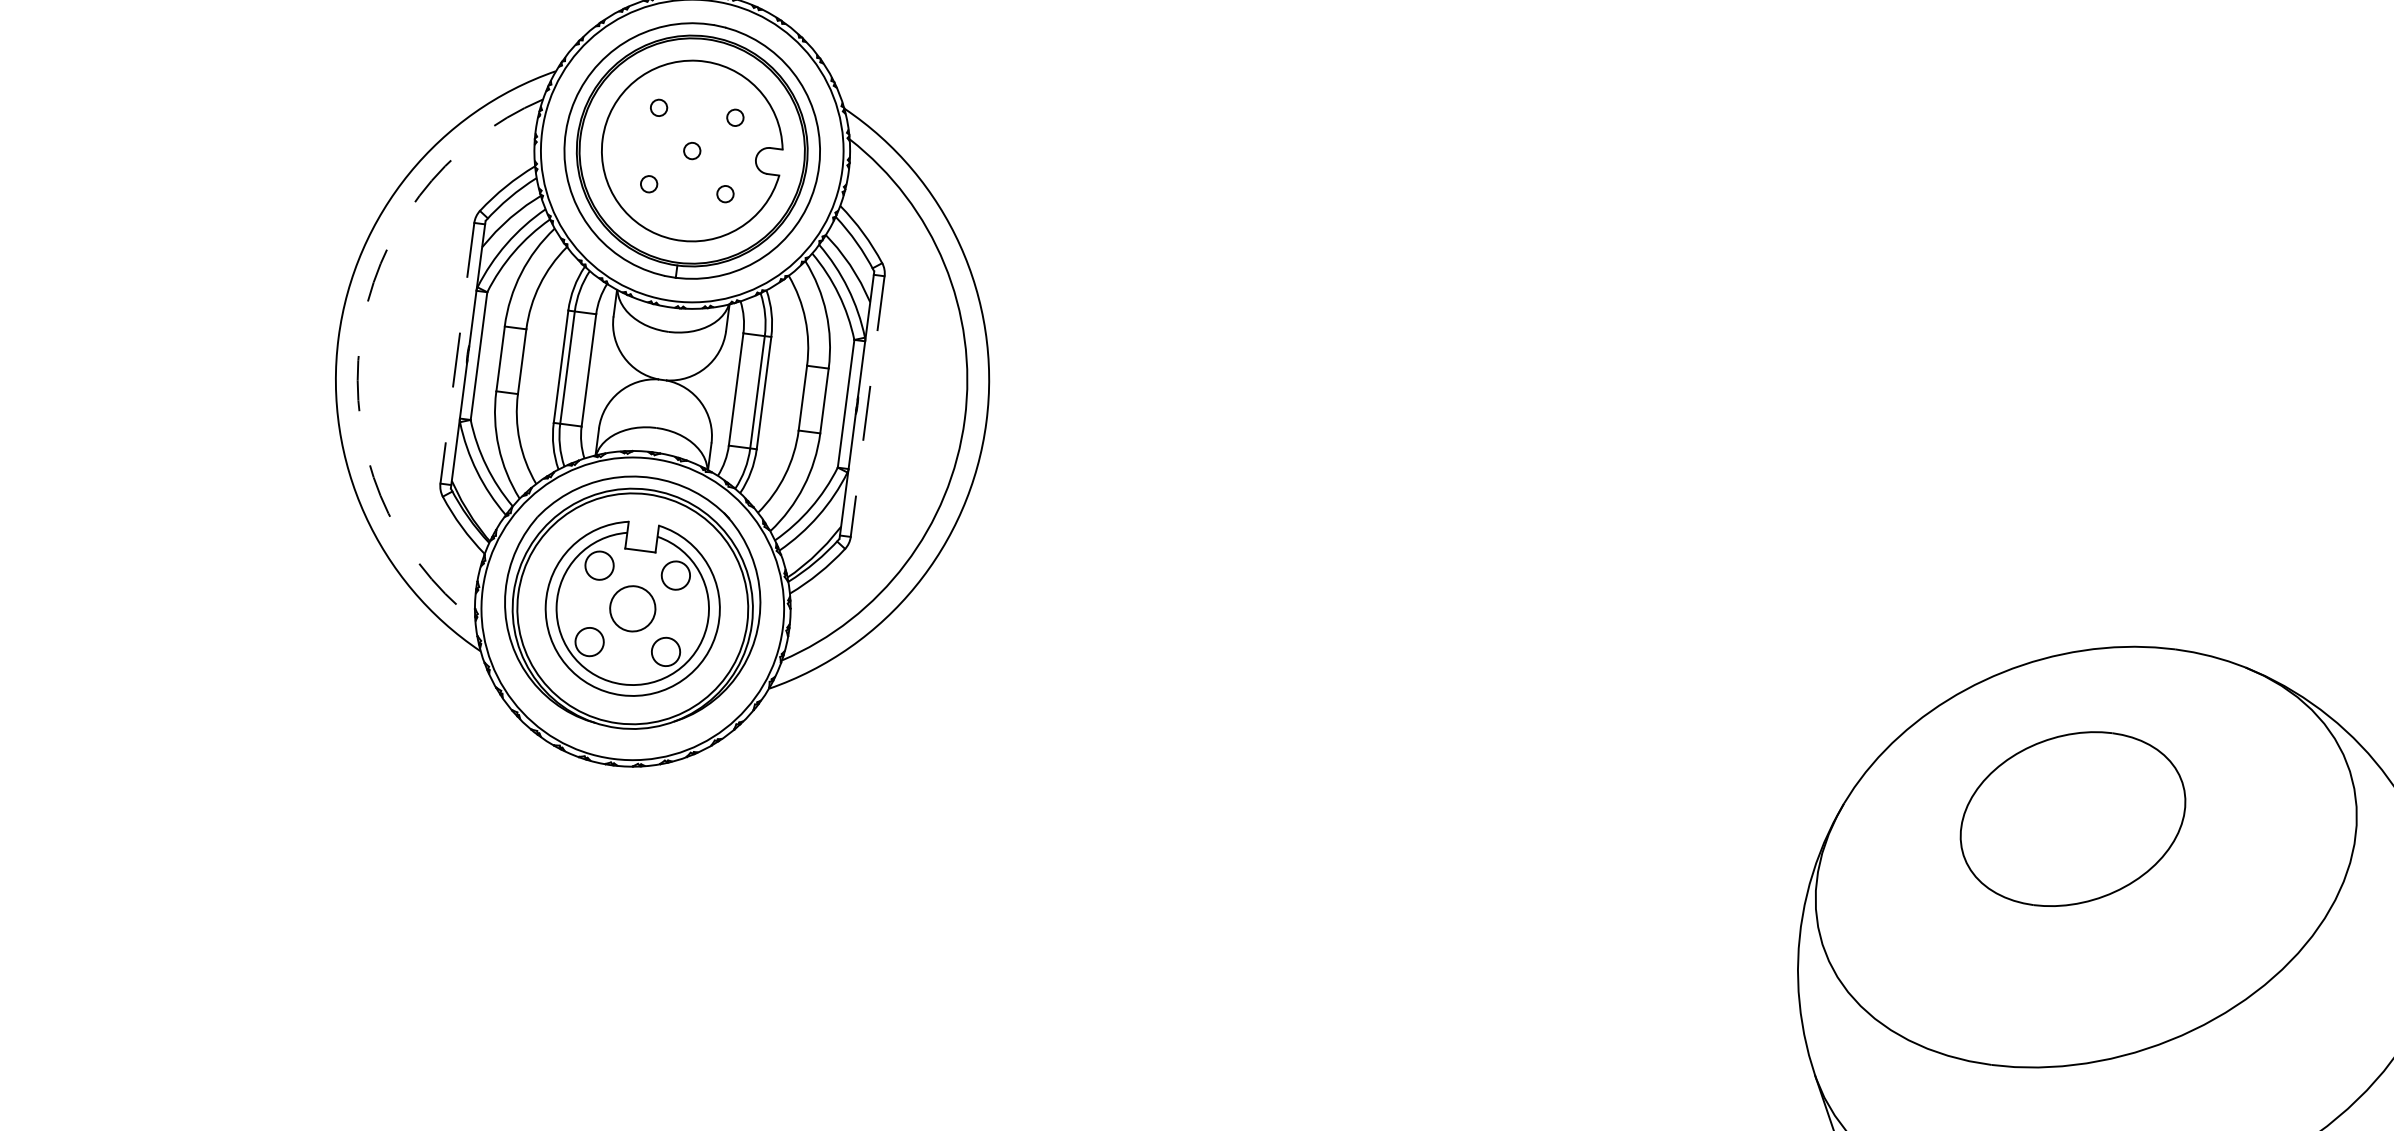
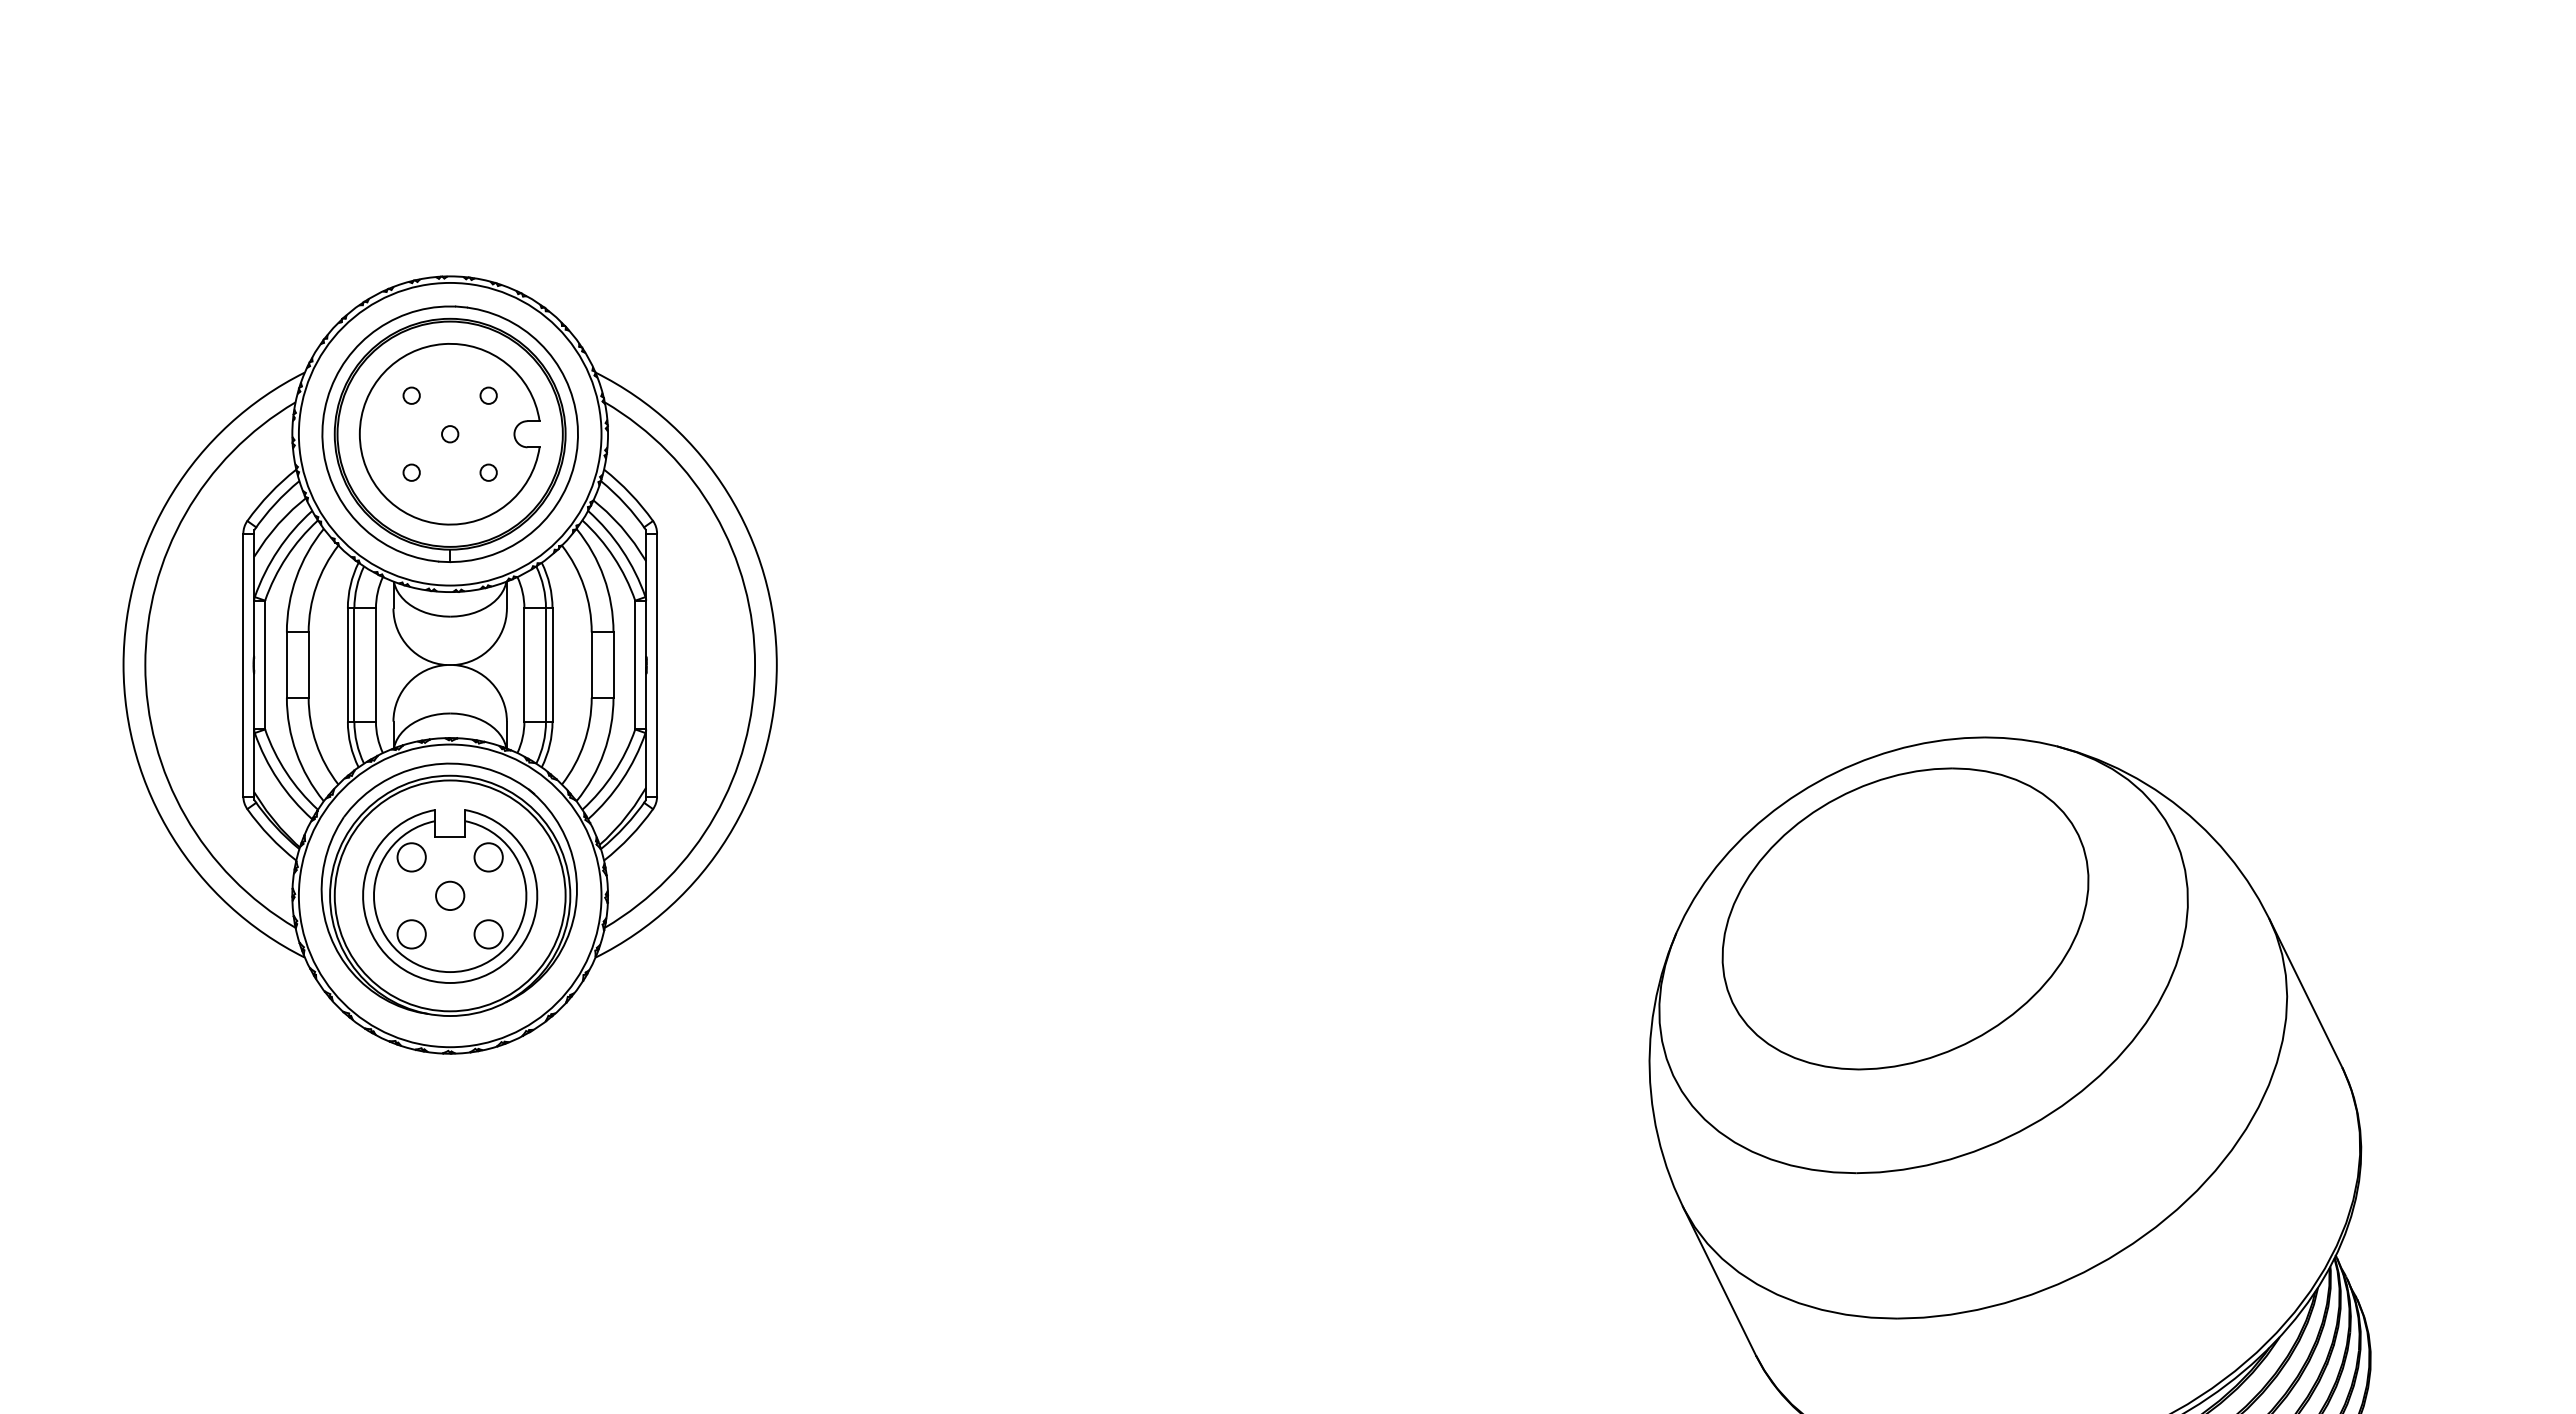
arc: (360, 341) -> (145, 665), dashed -> solid
line: (457, 353) -> (243, 665), dashed -> solid
line: (868, 407) -> (657, 665), dashed -> solid
circle: (633, 608) -> (450, 895), size x0.62
part: (2073, 818) -> (1905, 918), size x1.67

